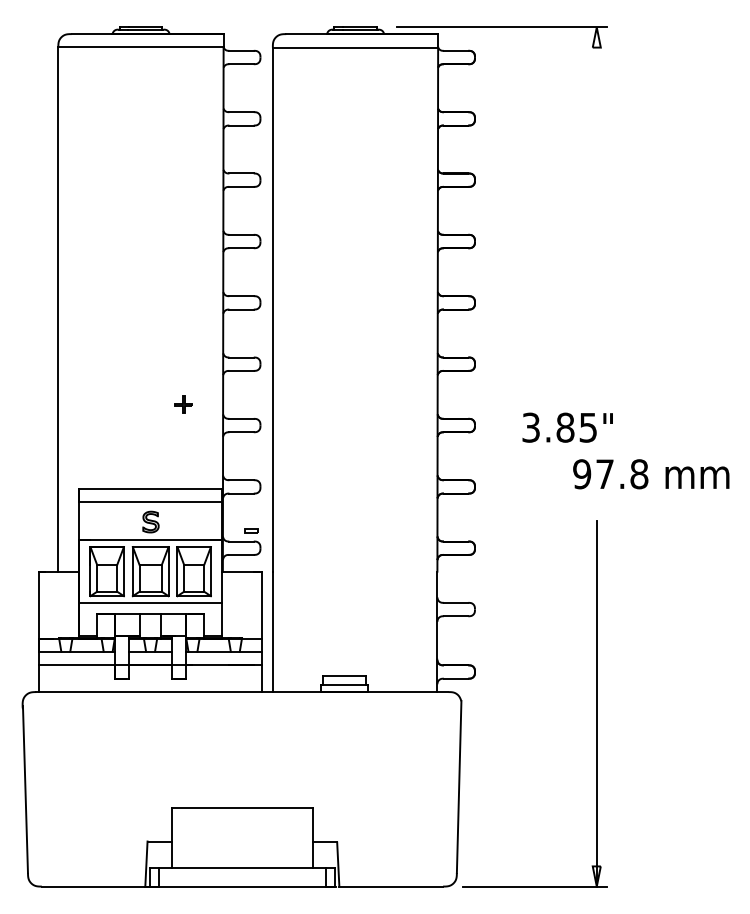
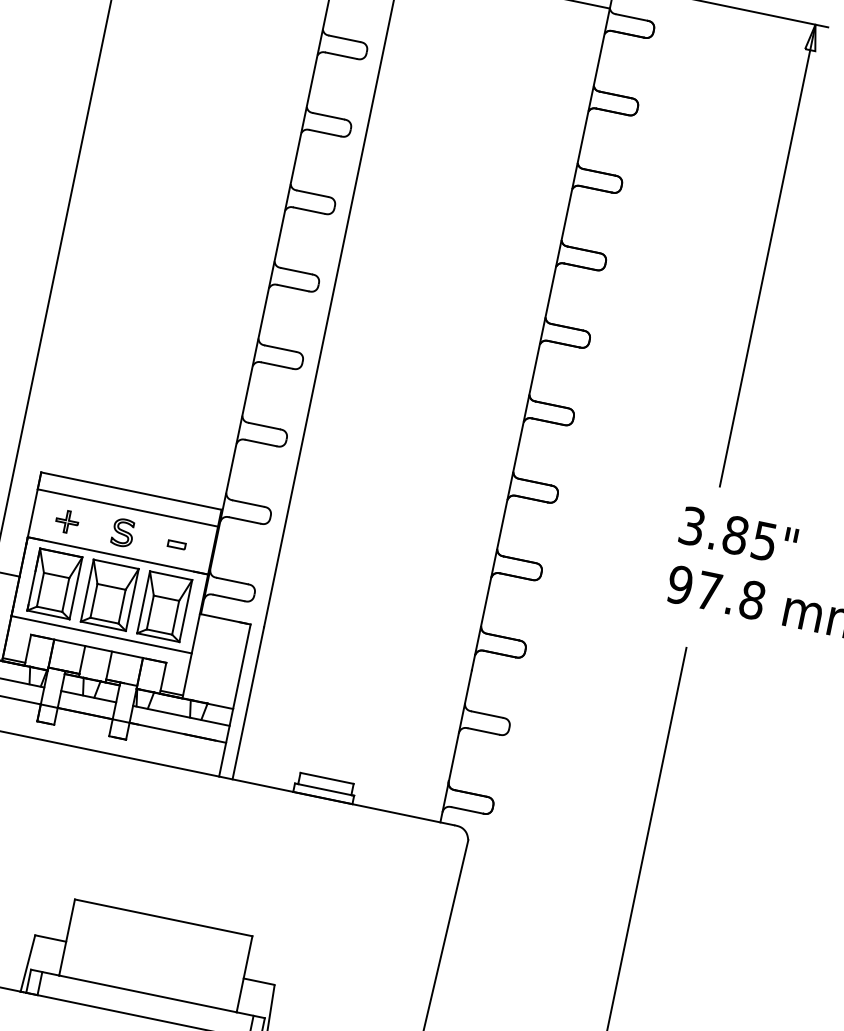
line: (596, 210) -> (767, 255), added
part: (183, 404) -> (66, 521), moved
text: (567, 427) -> (738, 535), moved
part: (251, 530) -> (176, 544), moved

